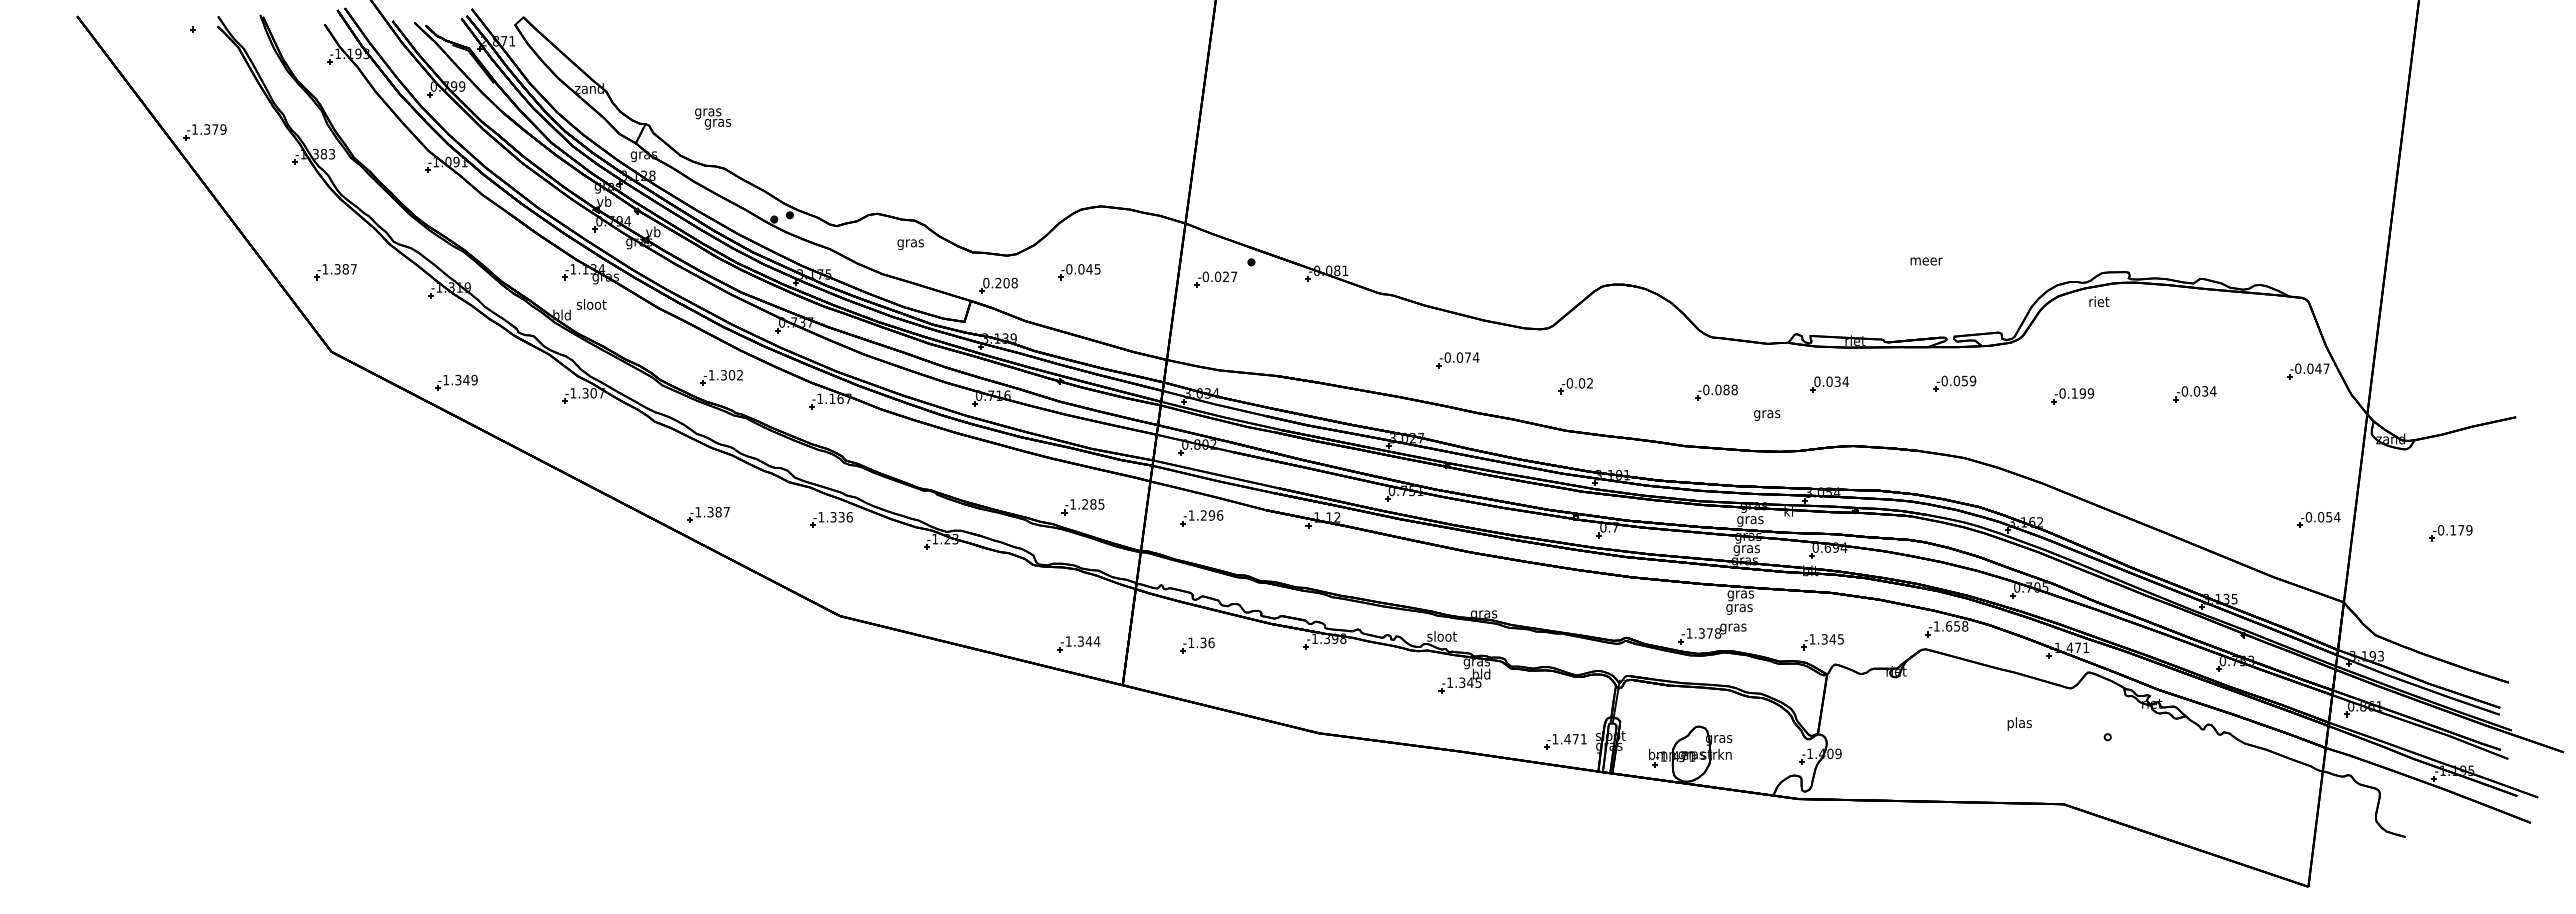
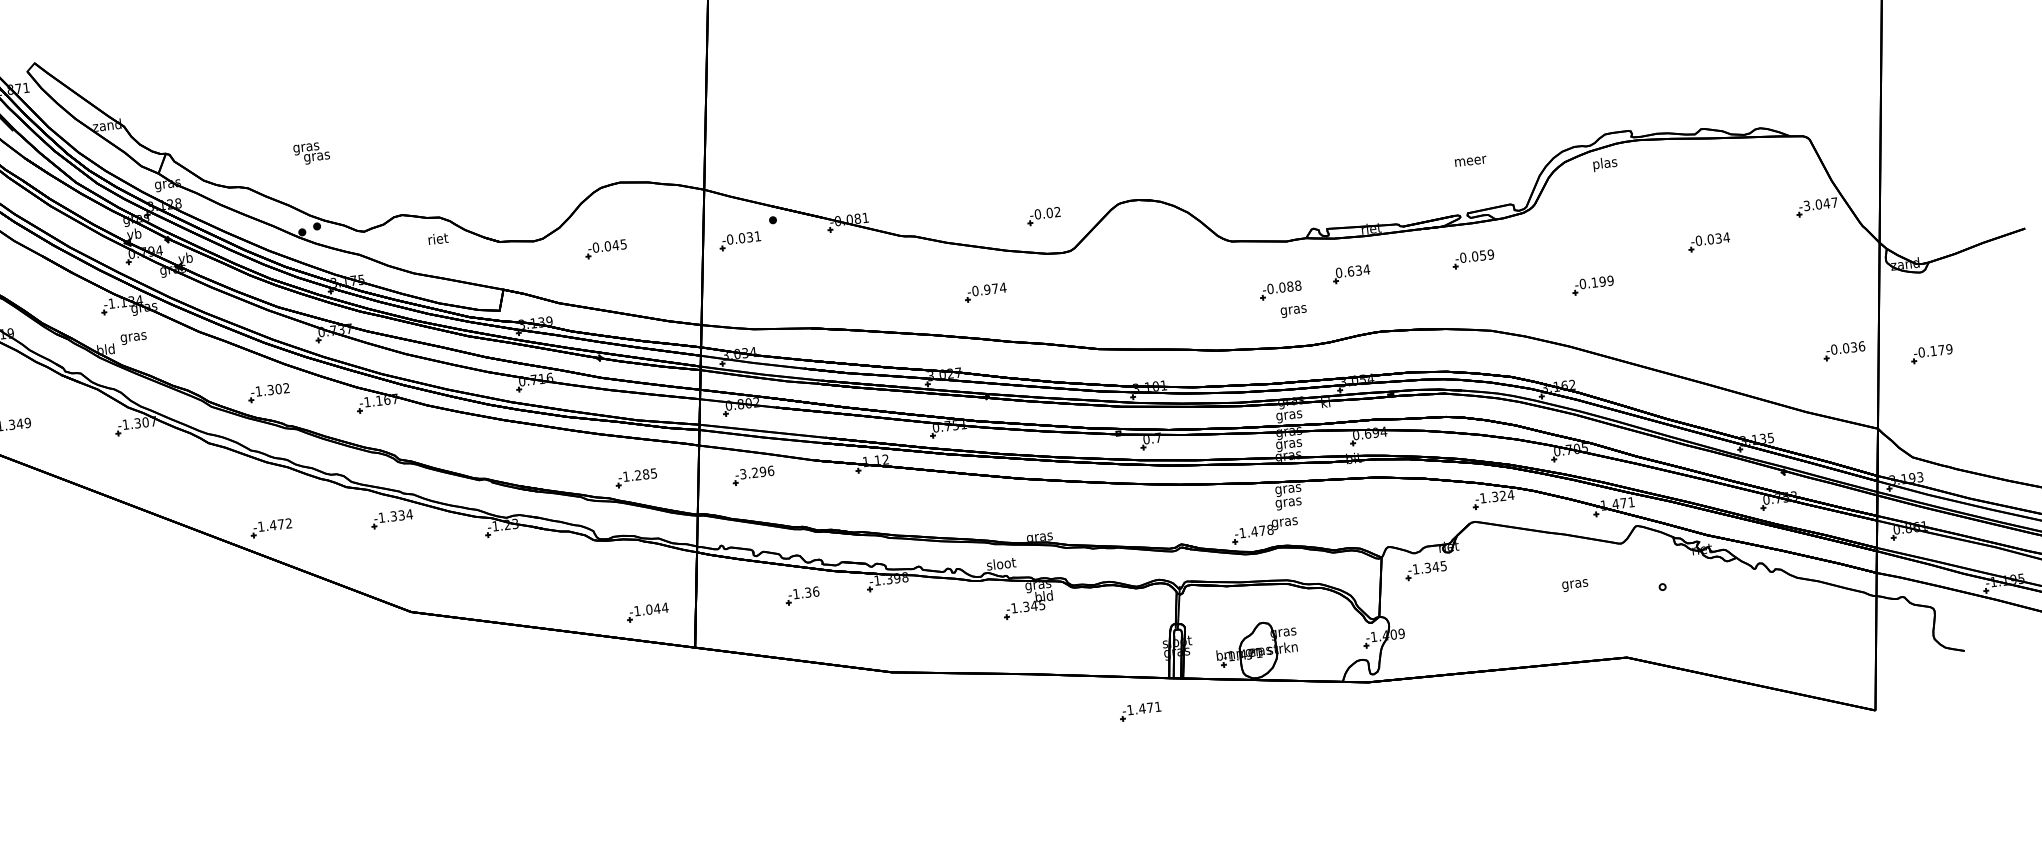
text: (713, 118) -> (312, 153), moved
text: (910, 243) -> (438, 240), gras -> riet
text: (1926, 261) -> (1470, 161), moved
text: (1230, 276) -> (754, 236), -0.027 -> -0.031
part: (998, 285) -> (528, 271), removed
text: (2099, 302) -> (1605, 163), riet -> plas
text: (591, 305) -> (133, 336), sloot -> gras
text: (1459, 357) -> (986, 289), -0.074 -> -0.974
text: (2298, 368) -> (1807, 205), -0.047 -> -3.047
text: (1829, 381) -> (1350, 271), 0.034 -> 0.634
part: (1575, 386) -> (1043, 216), moved
part: (1716, 392) -> (1280, 290), moved
part: (2072, 396) -> (1592, 285), moved
text: (718, 512) -> (280, 524), -1.387 -> -1.472
text: (1191, 515) -> (743, 474), -1.296 -> -3.296
text: (849, 517) -> (409, 514), -1.336 -> -1.334
text: (2333, 517) -> (1858, 347), -0.054 -> -0.036
part: (2450, 533) -> (1931, 354), moved
text: (1957, 626) -> (1503, 495), -1.658 -> -1.324
text: (1701, 633) -> (1254, 531), -1.378 -> -1.478
text: (1080, 641) -> (648, 609), -1.344 -> -1.044
part: (1822, 642) -> (1426, 571), moved
part: (1197, 645) -> (802, 595), moved
text: (2019, 723) -> (1574, 583), plas -> gras
part: (1565, 741) -> (1140, 711), moved

